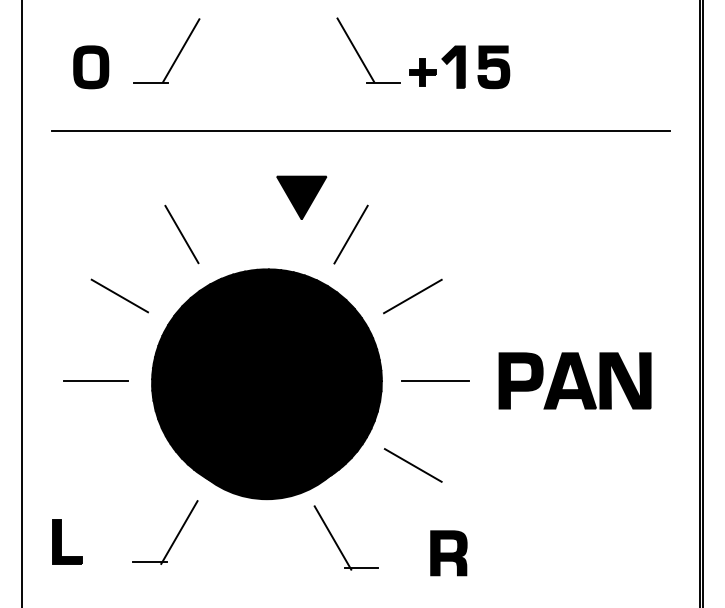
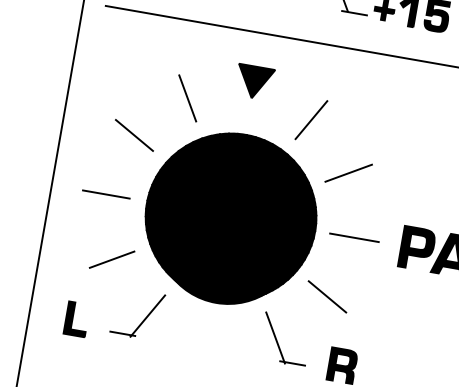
part: (301, 197) -> (254, 82), moved
line: (118, 465) -> (111, 259), added
part: (67, 541) -> (77, 318), moved
part: (336, 541) -> (277, 341), moved

